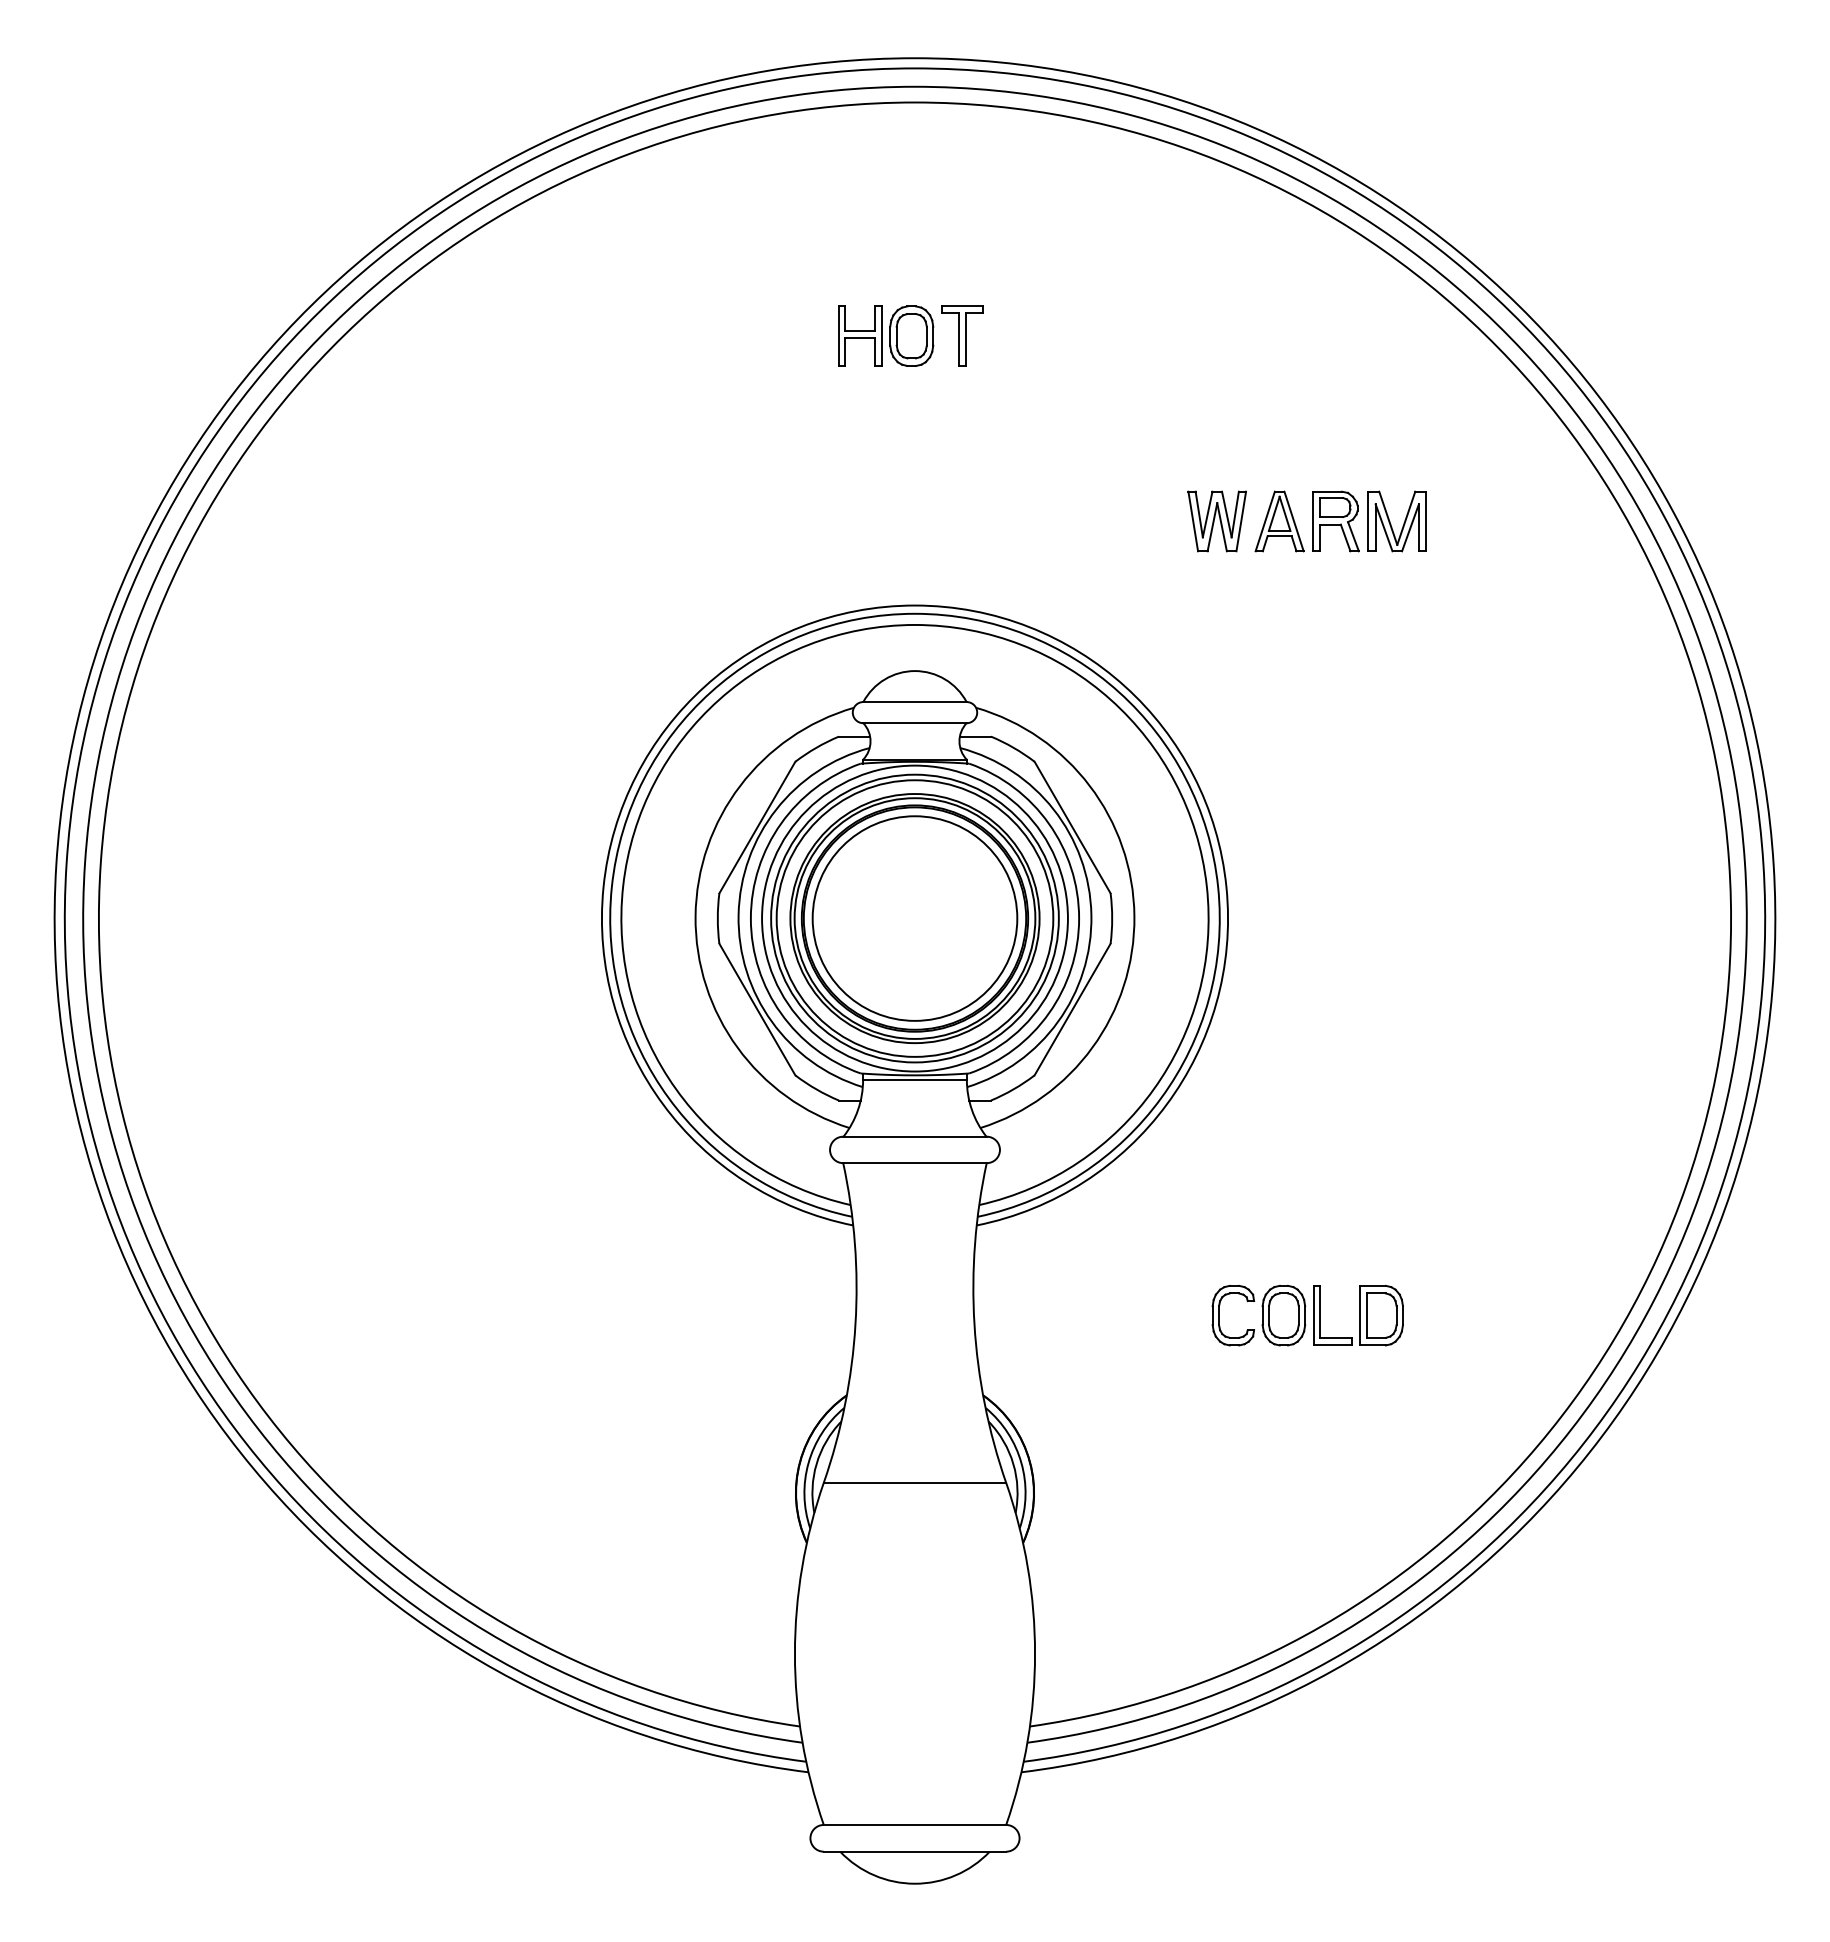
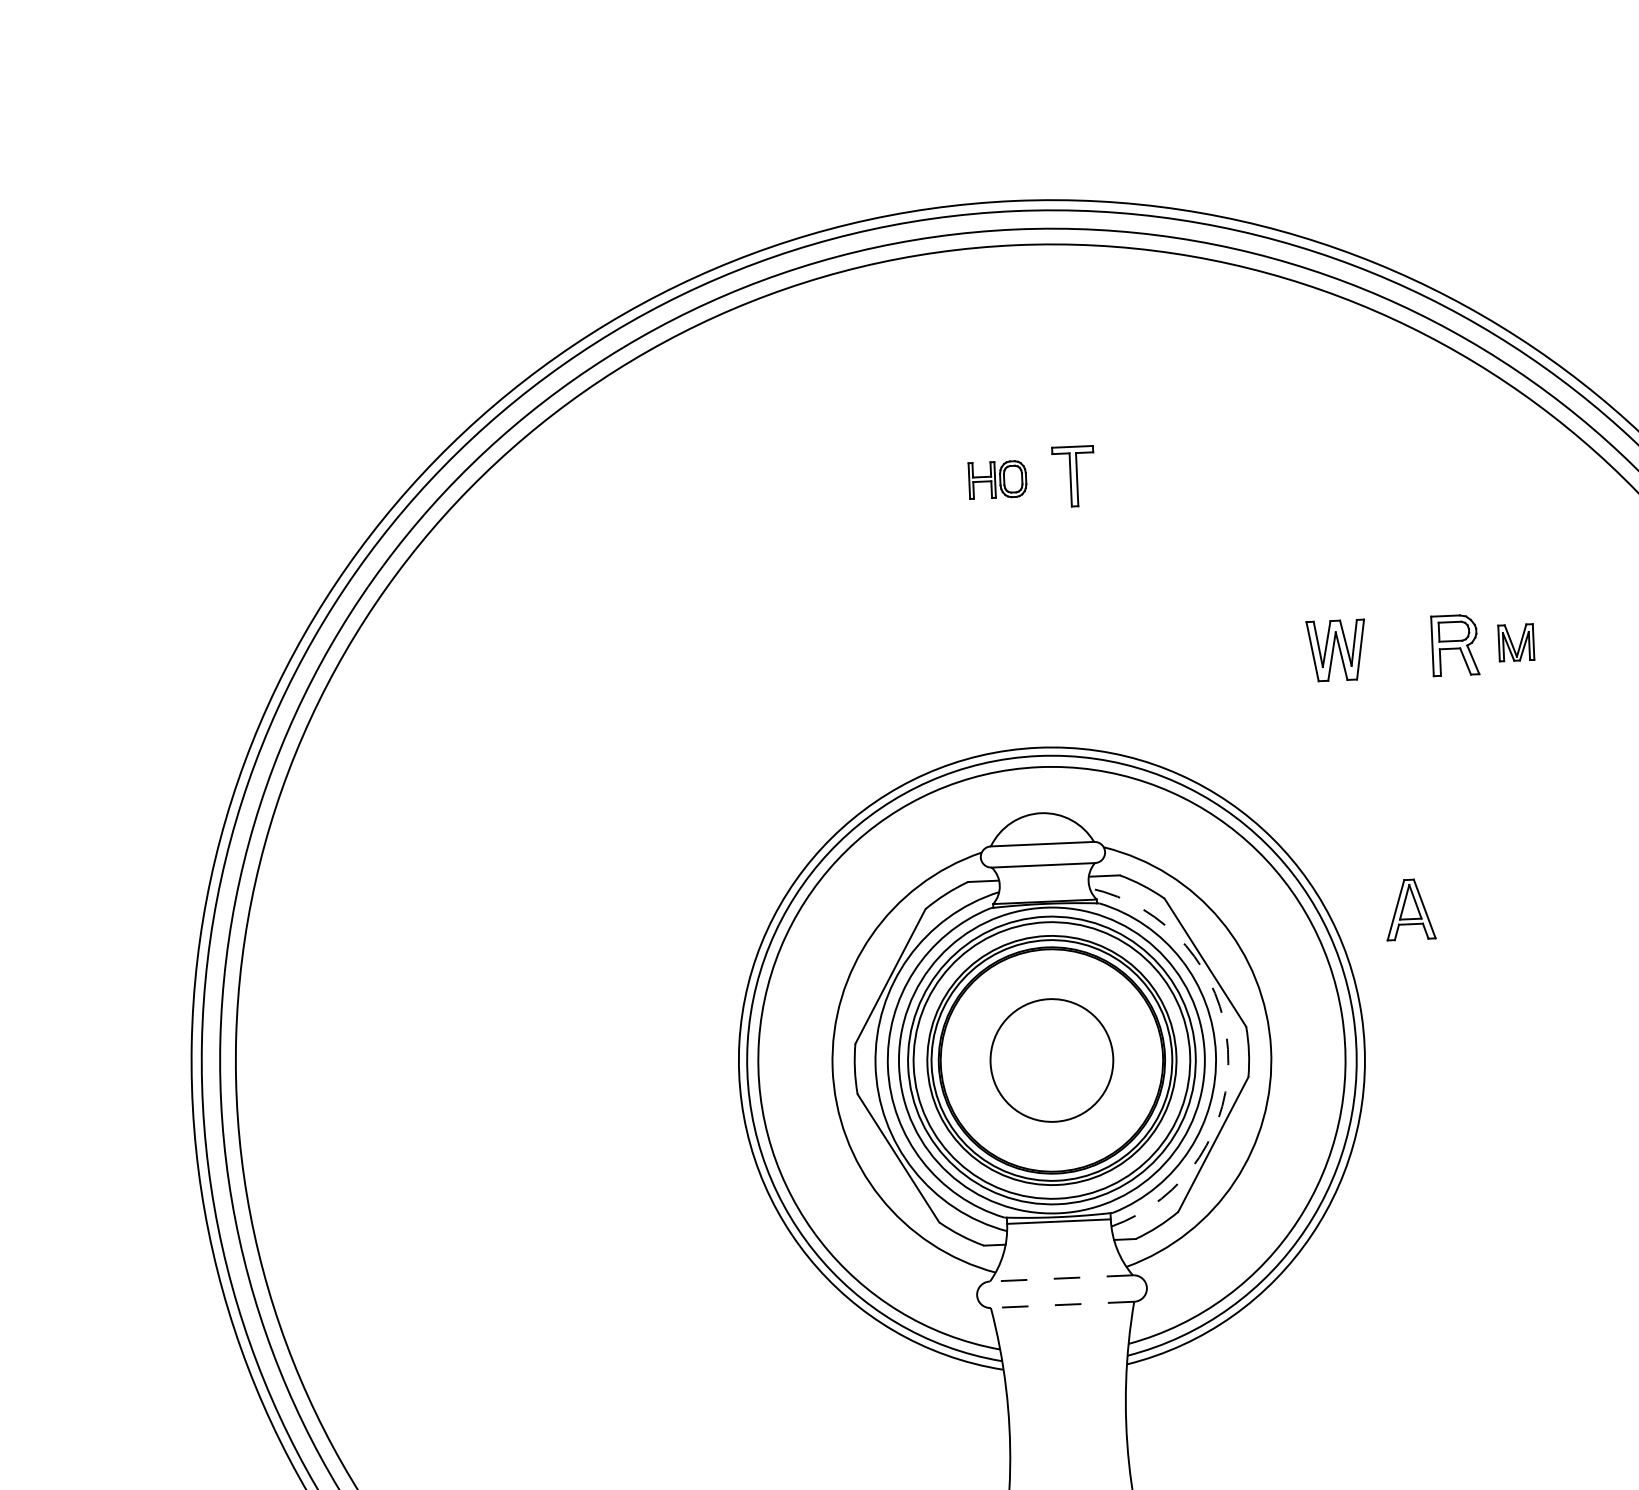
part: (886, 335) -> (998, 479), size x0.6
part: (1279, 521) -> (1410, 909), moved
part: (1396, 521) -> (1515, 642), size x0.6
arc: (1091, 915) -> (1228, 1049), solid -> dashed
circle: (914, 918) -> (1051, 1060), size x0.6
line: (915, 1136) -> (1061, 1278), solid -> dashed
line: (915, 1163) -> (1063, 1305), solid -> dashed
part: (1307, 1315) -> (1461, 1439), removed

